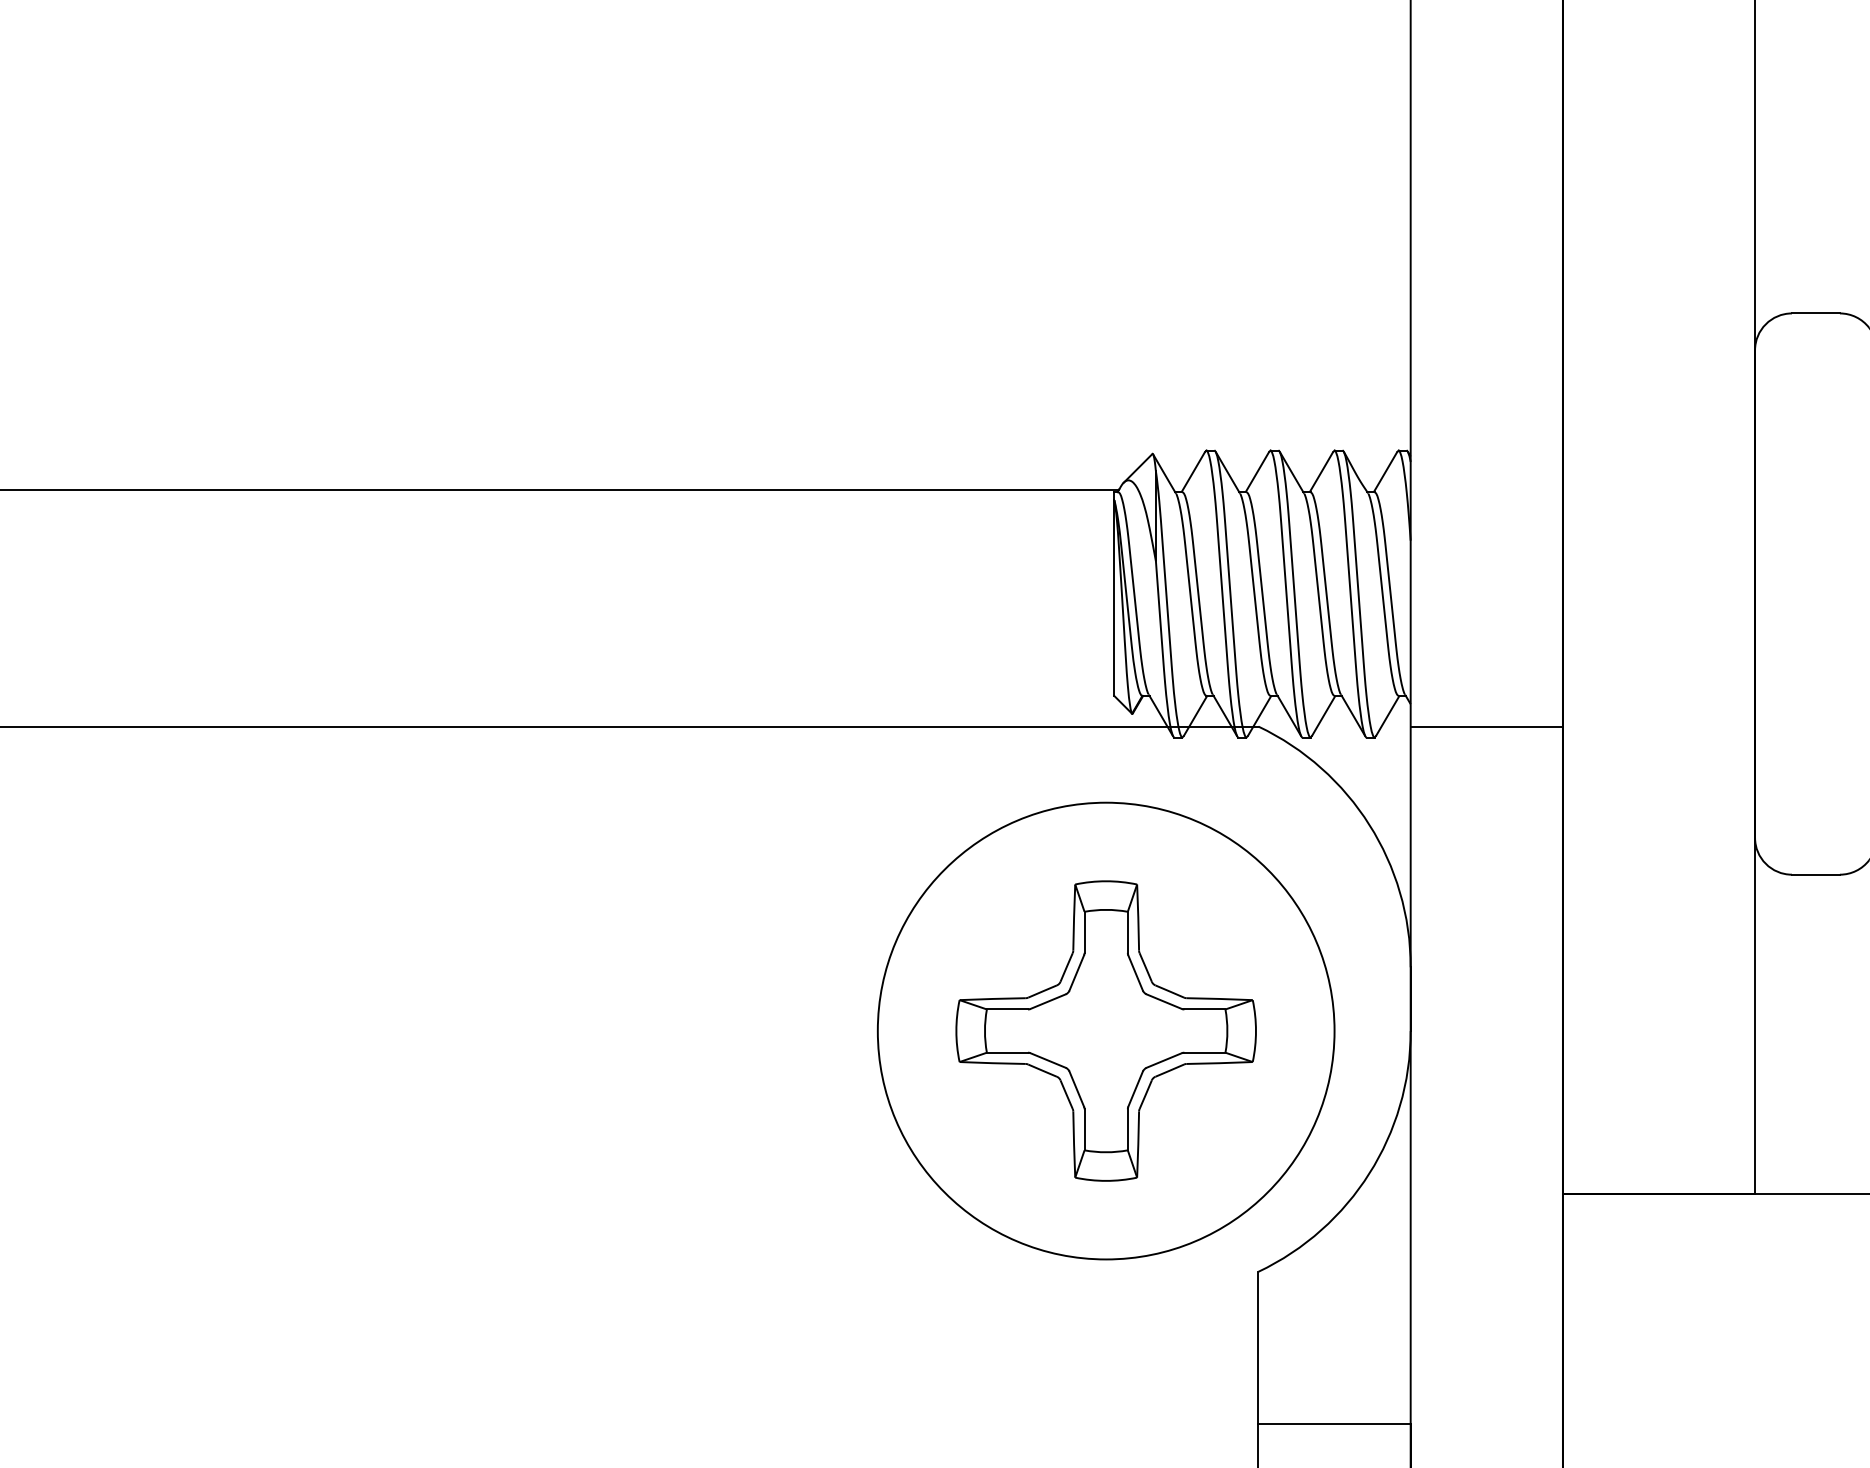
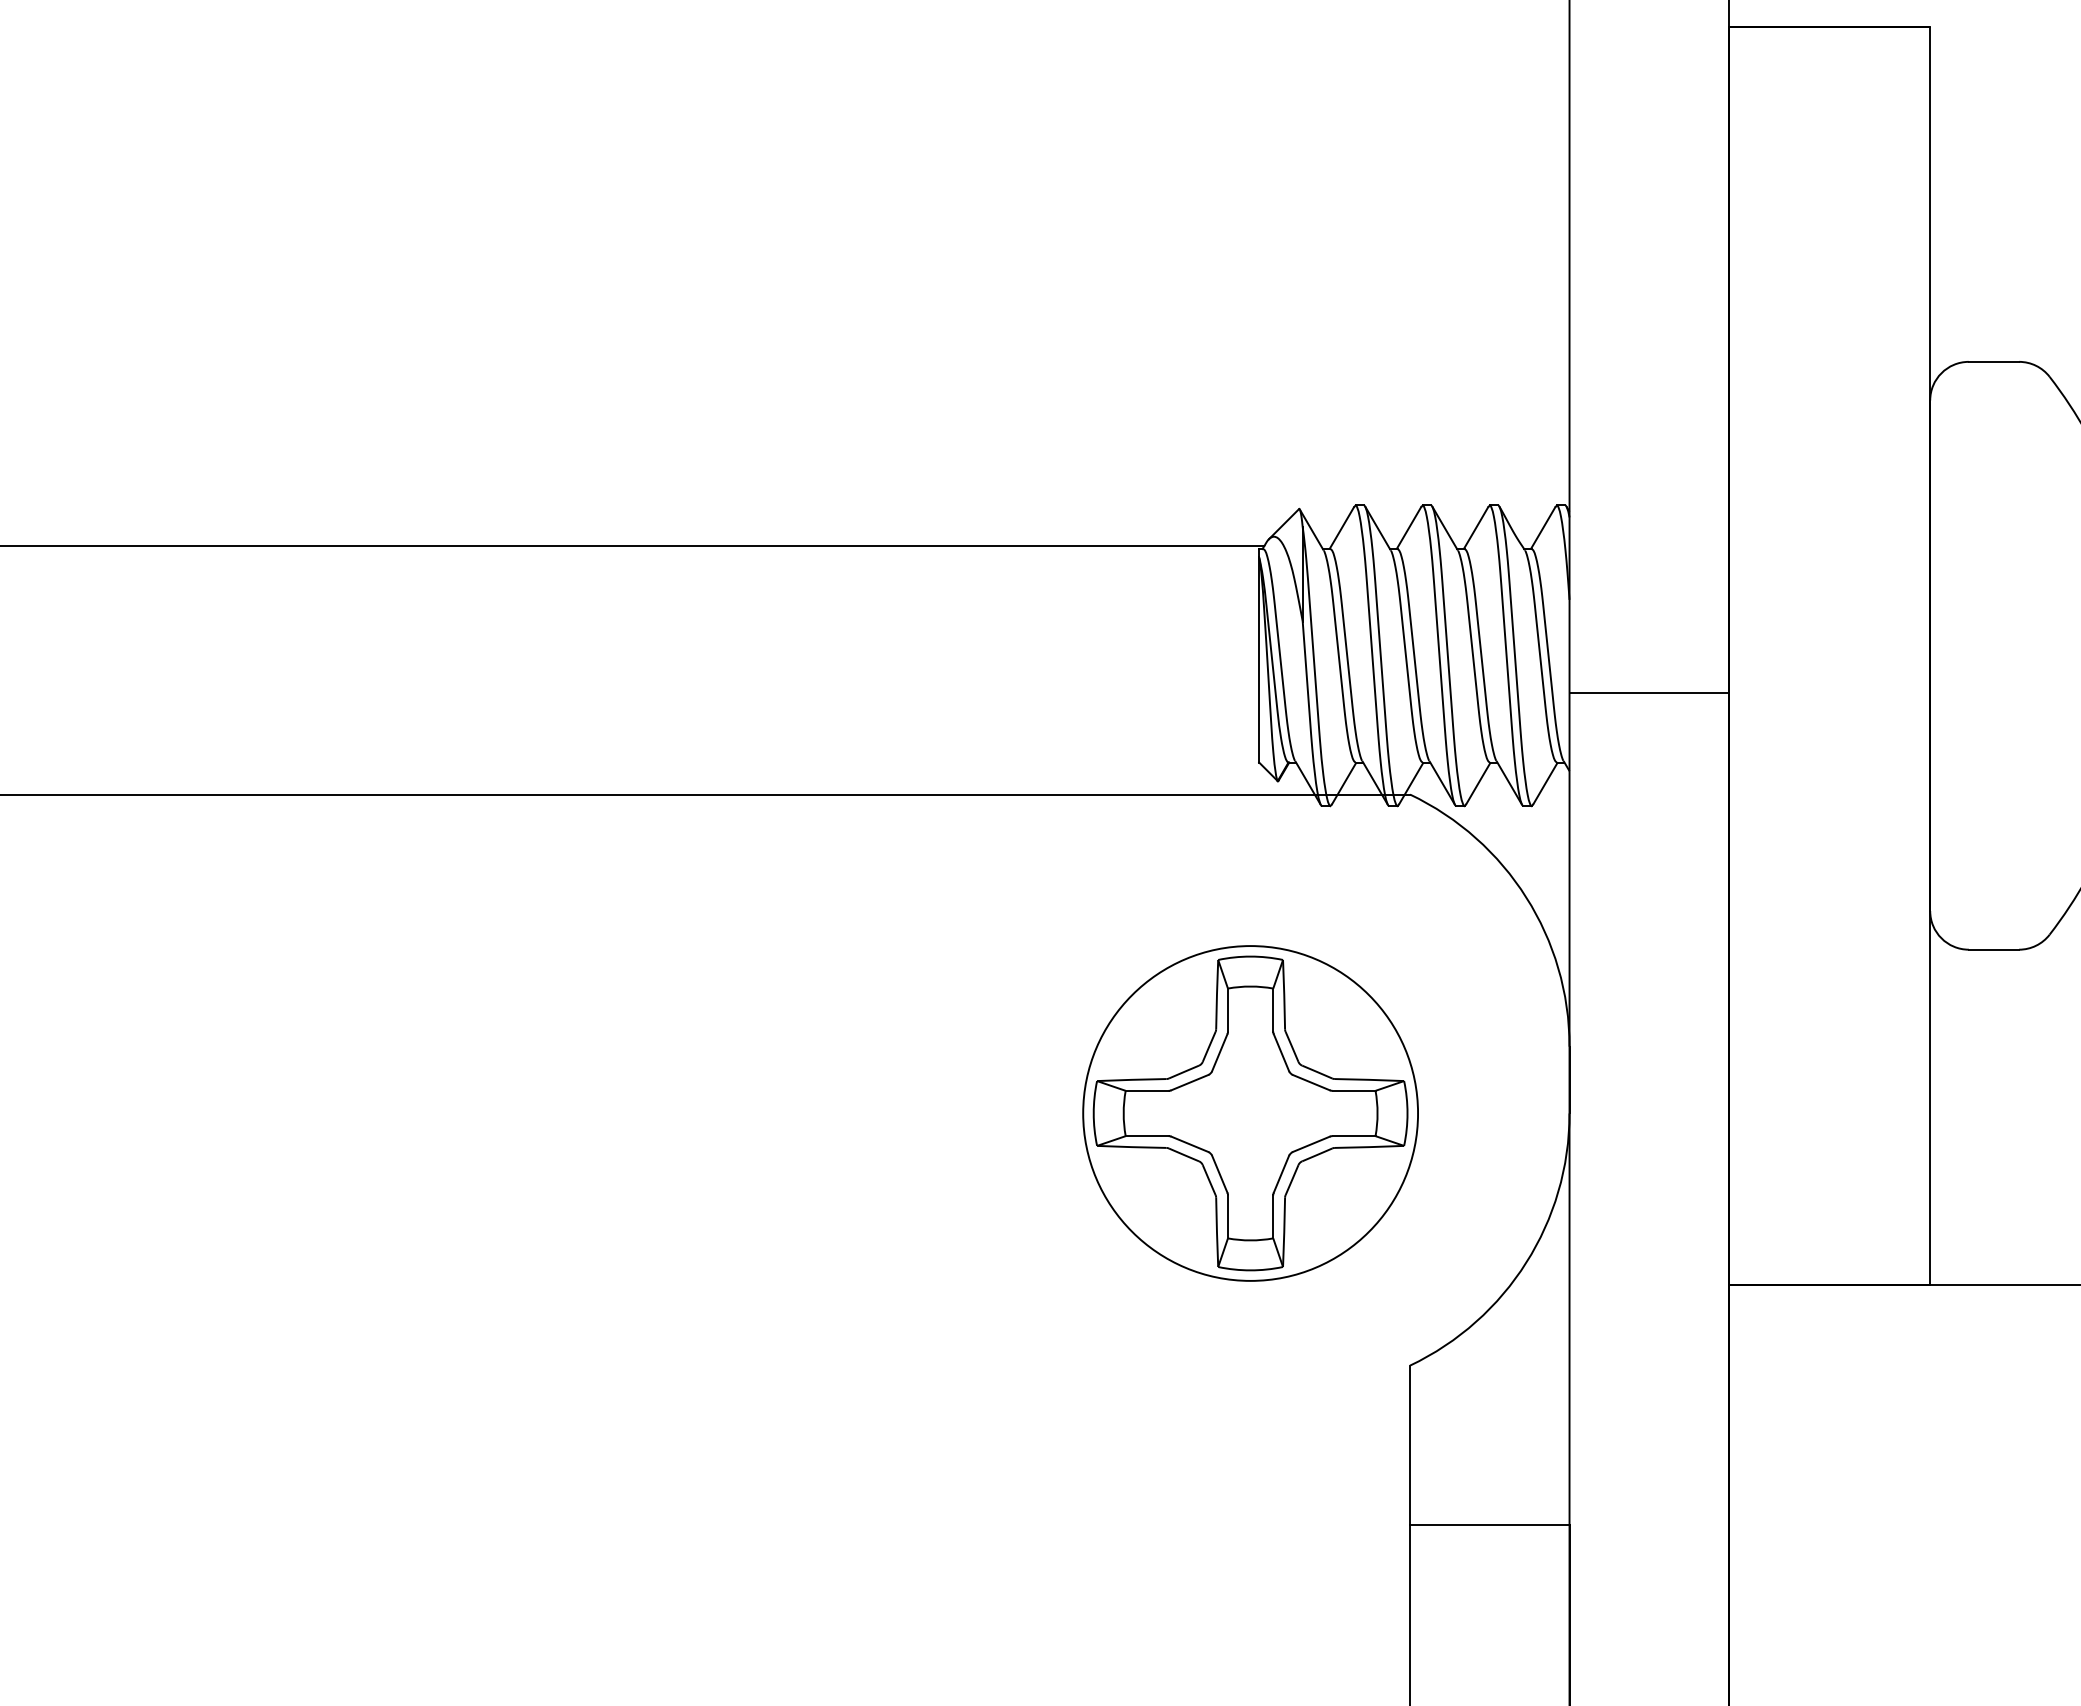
line: (1486, 726) -> (1648, 692), moved
circle: (1106, 1031) -> (1250, 1113), size x0.7

